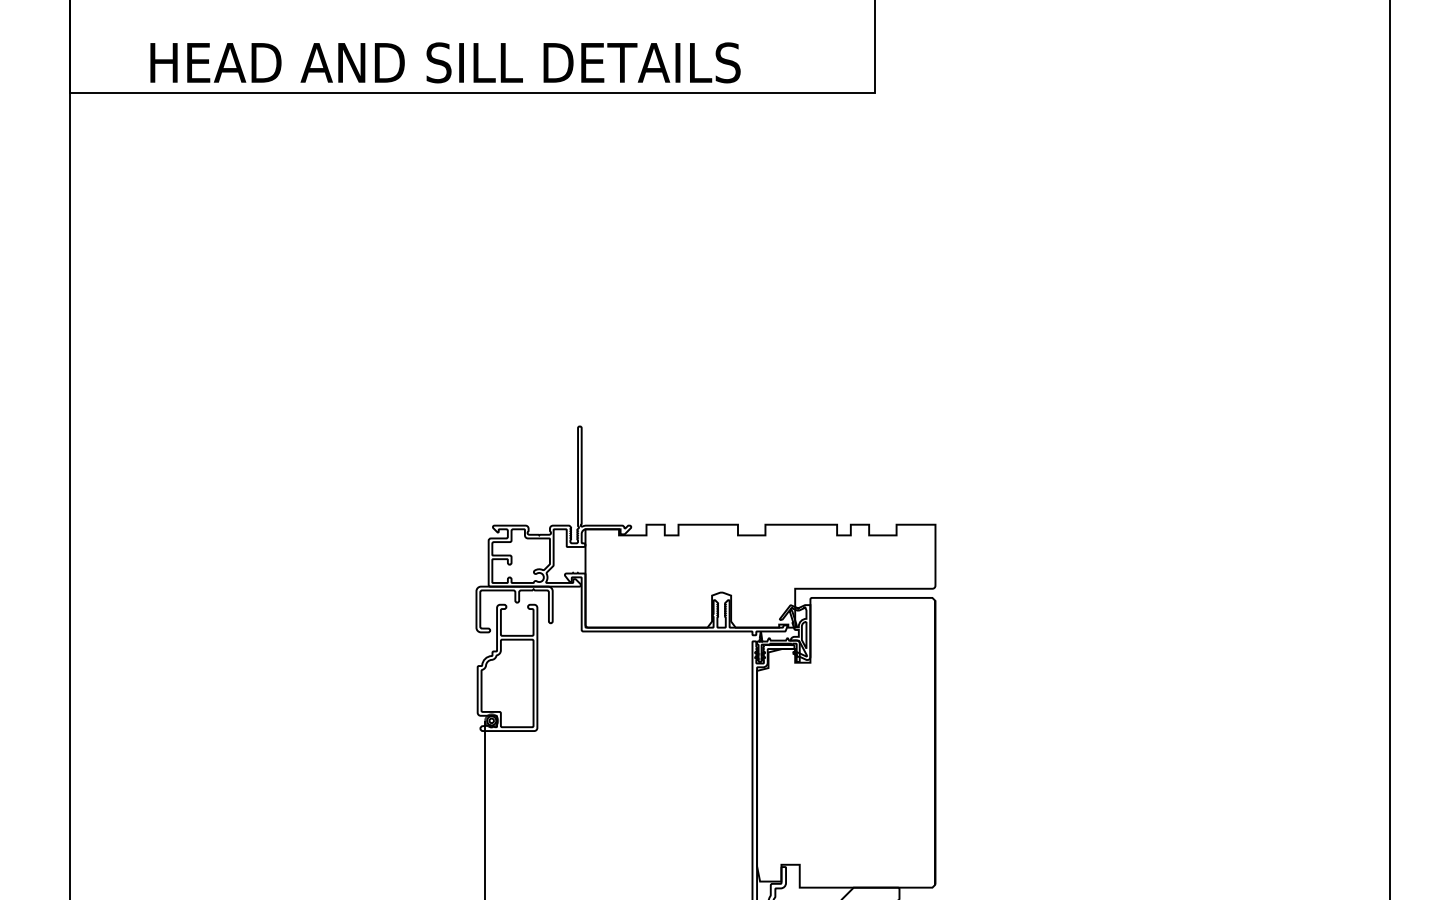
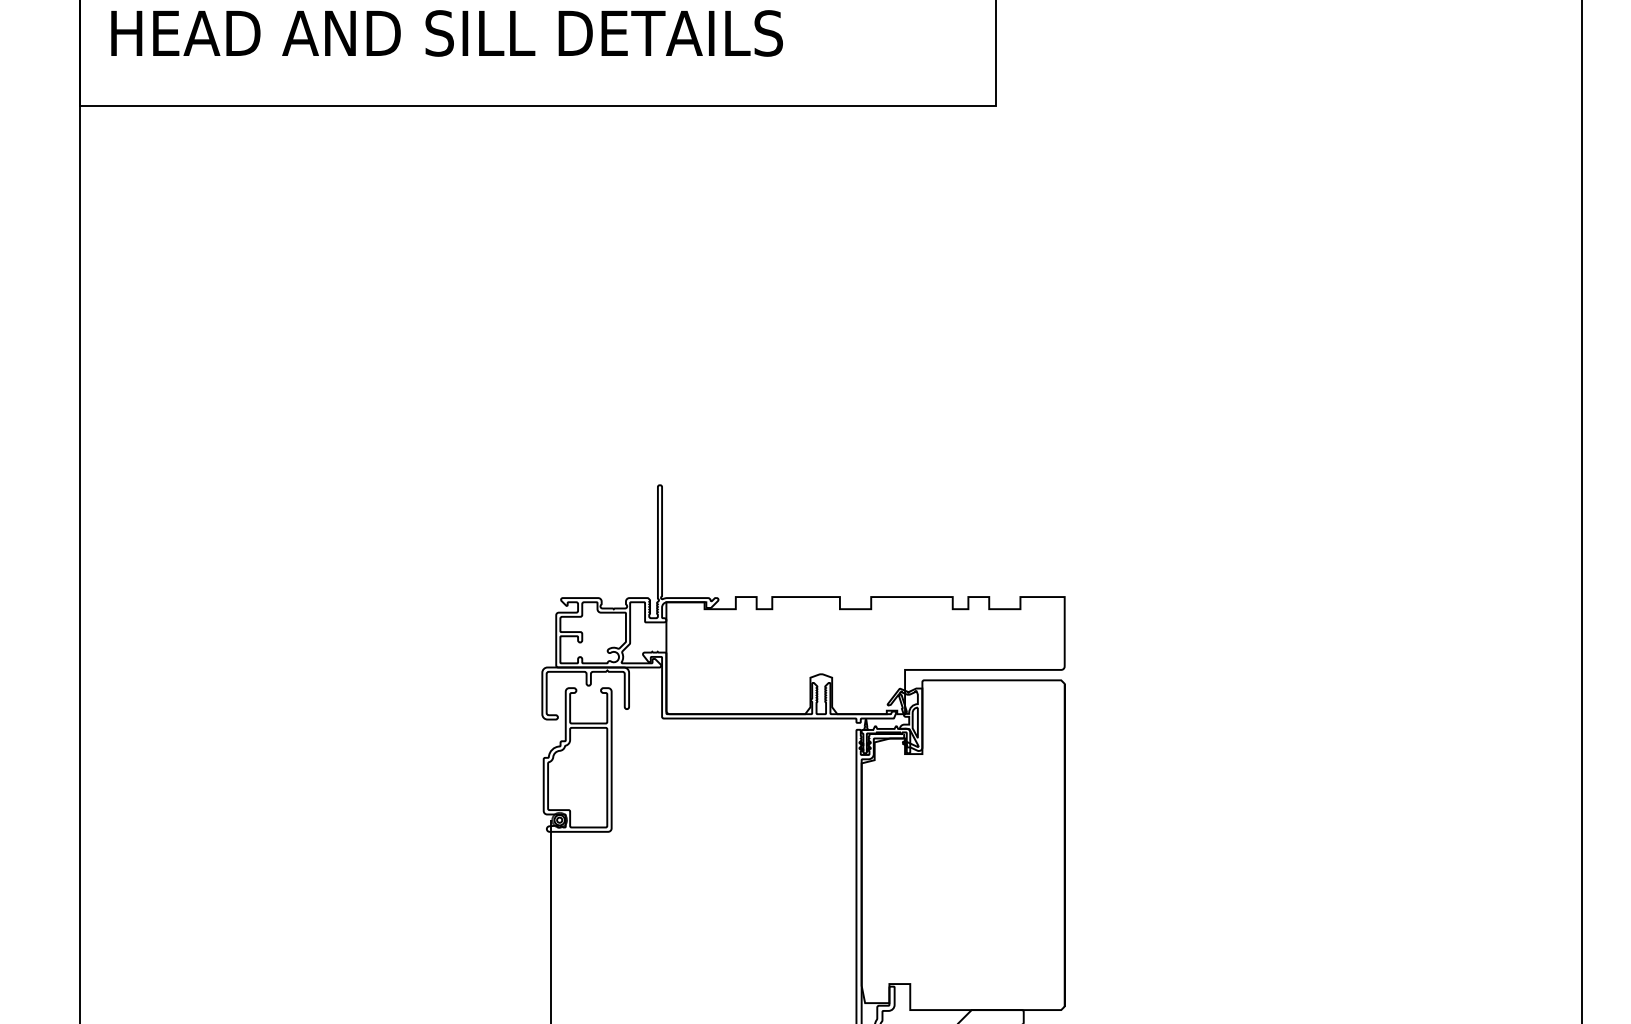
text: (444, 62) -> (446, 33), moved

